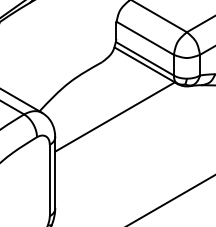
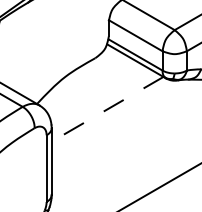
line: (114, 117) -> (107, 109), solid -> dashed

